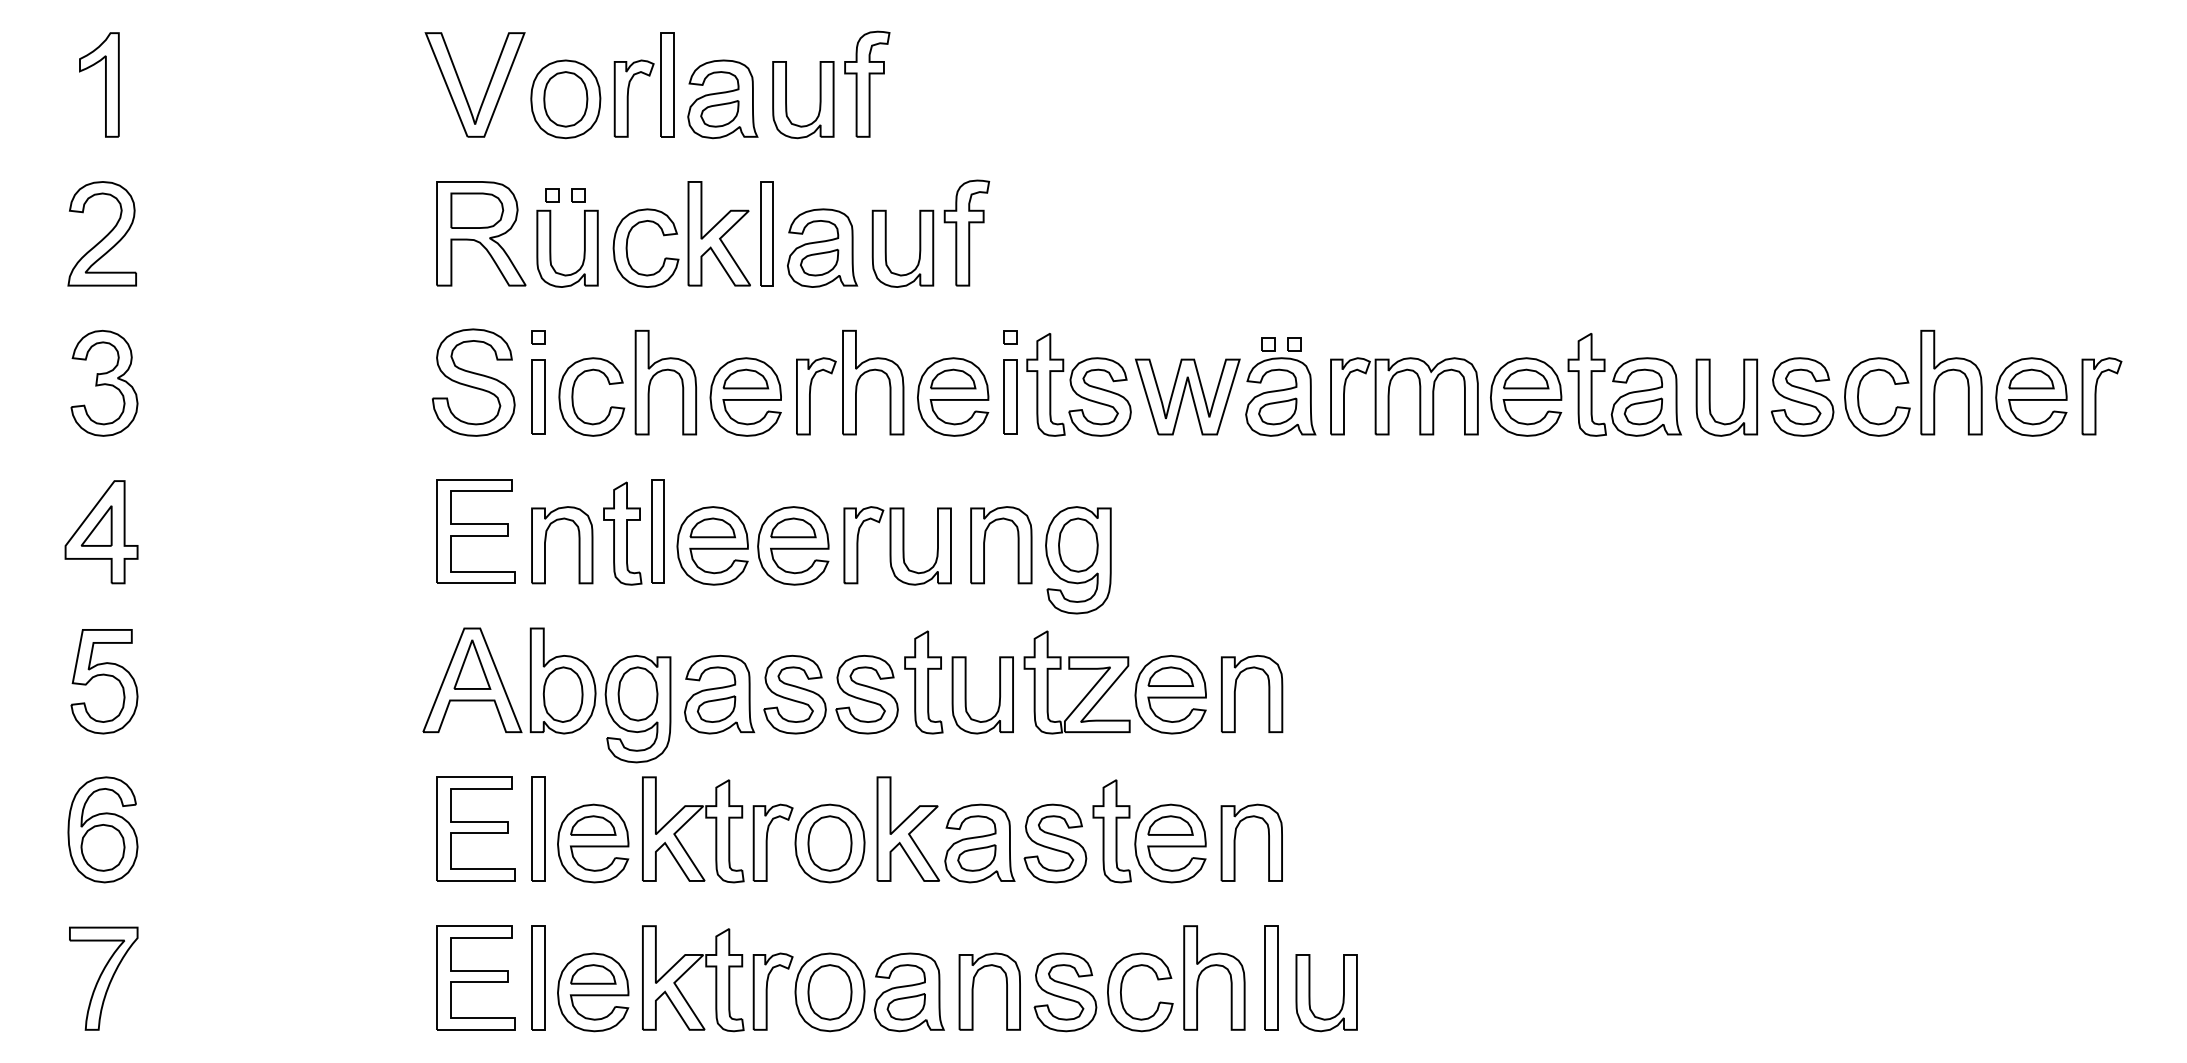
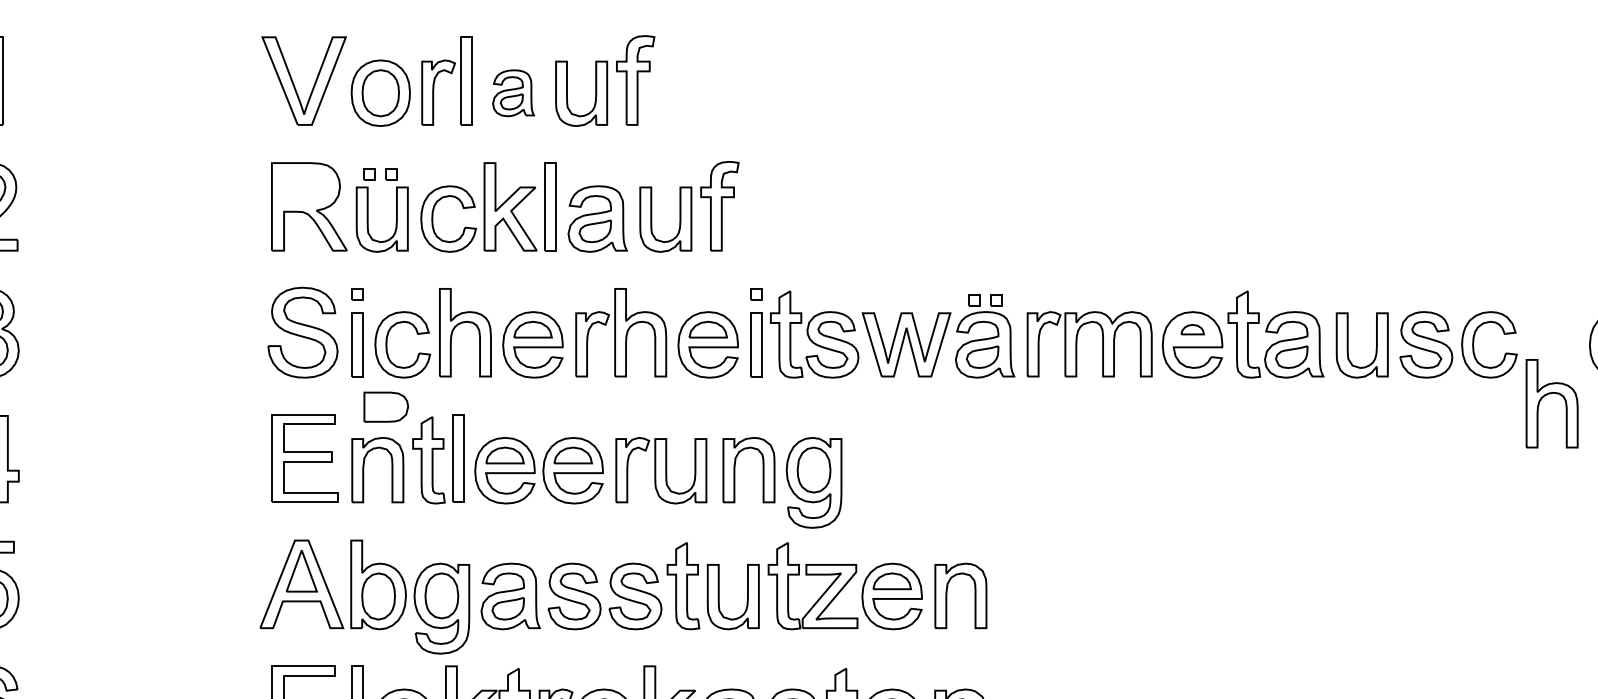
part: (722, 99) -> (513, 93), size x0.7
part: (477, 210) -> (386, 406), moved
part: (1949, 371) -> (1550, 394), moved
part: (1526, 378) -> (1192, 329), size x0.6

